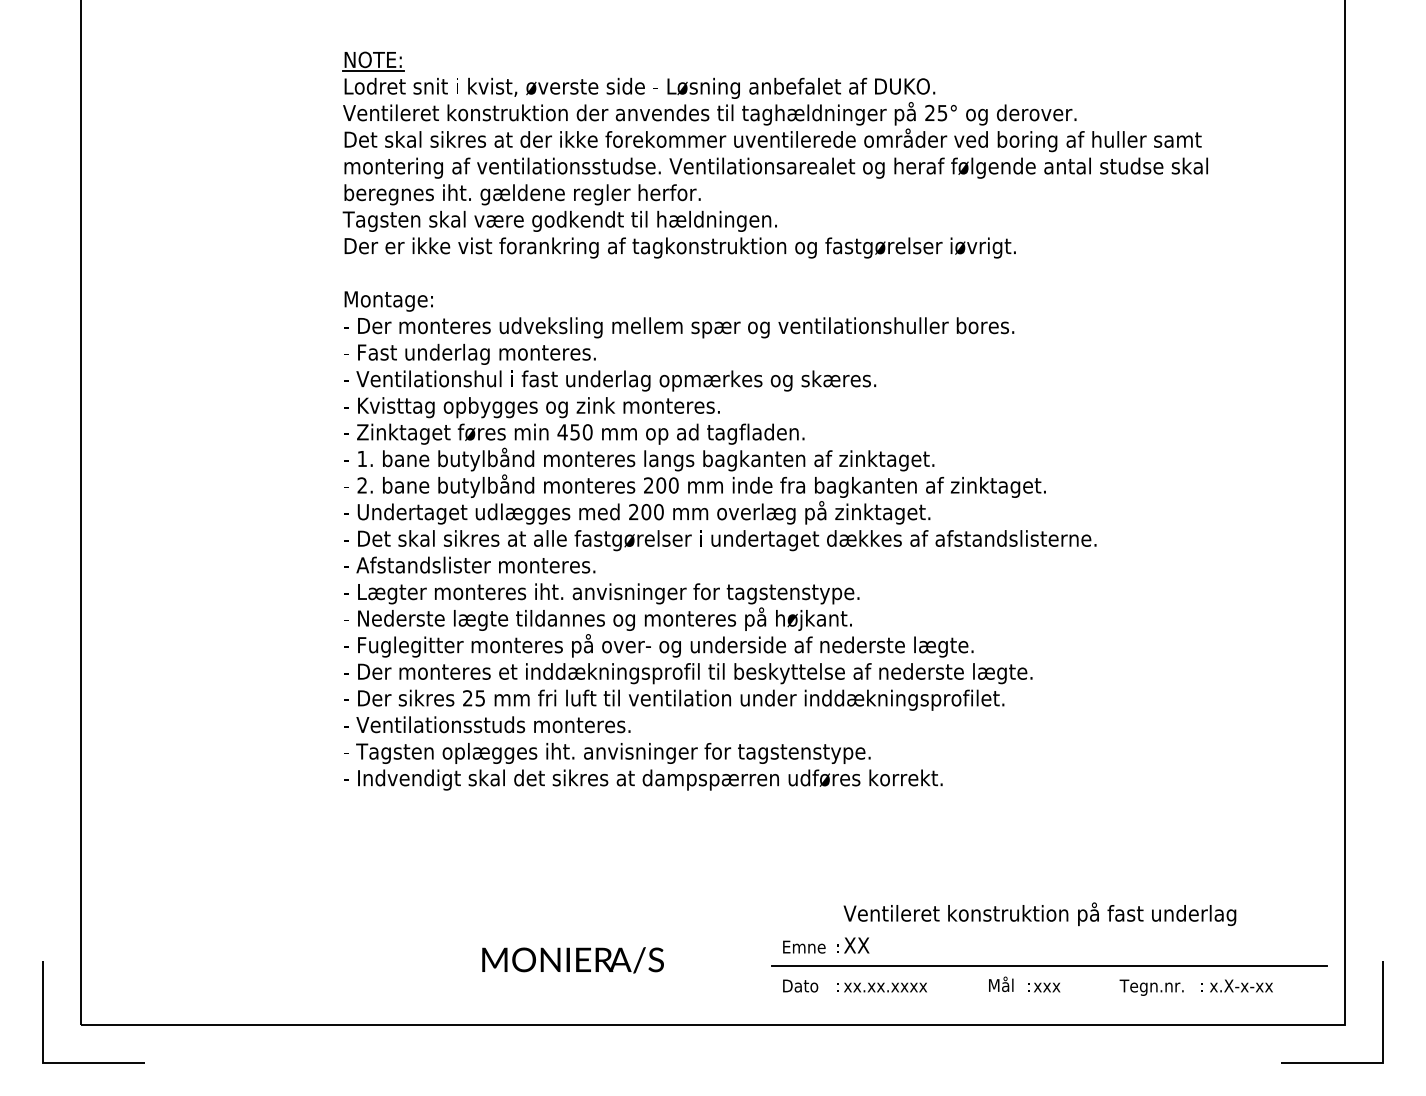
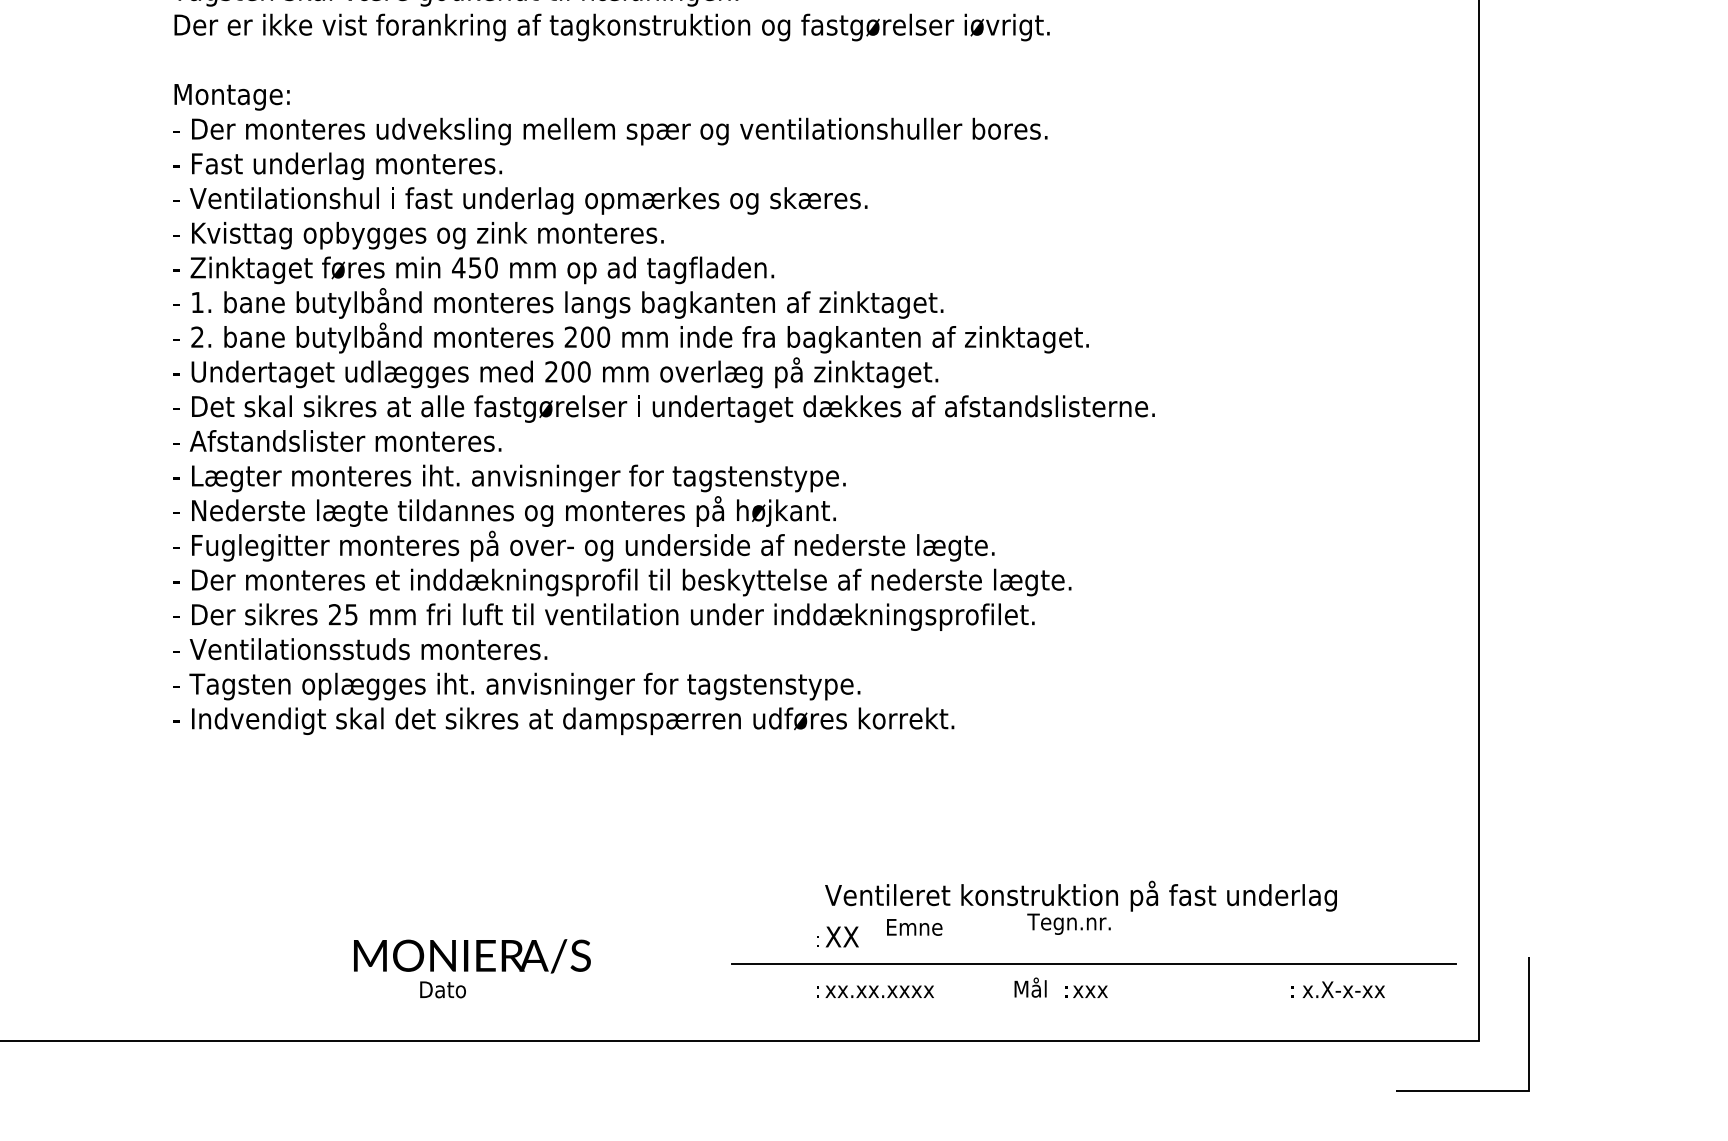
text: (804, 946) -> (914, 926), moved
text: (800, 985) -> (442, 989), moved
text: (1151, 987) -> (1068, 923), moved

